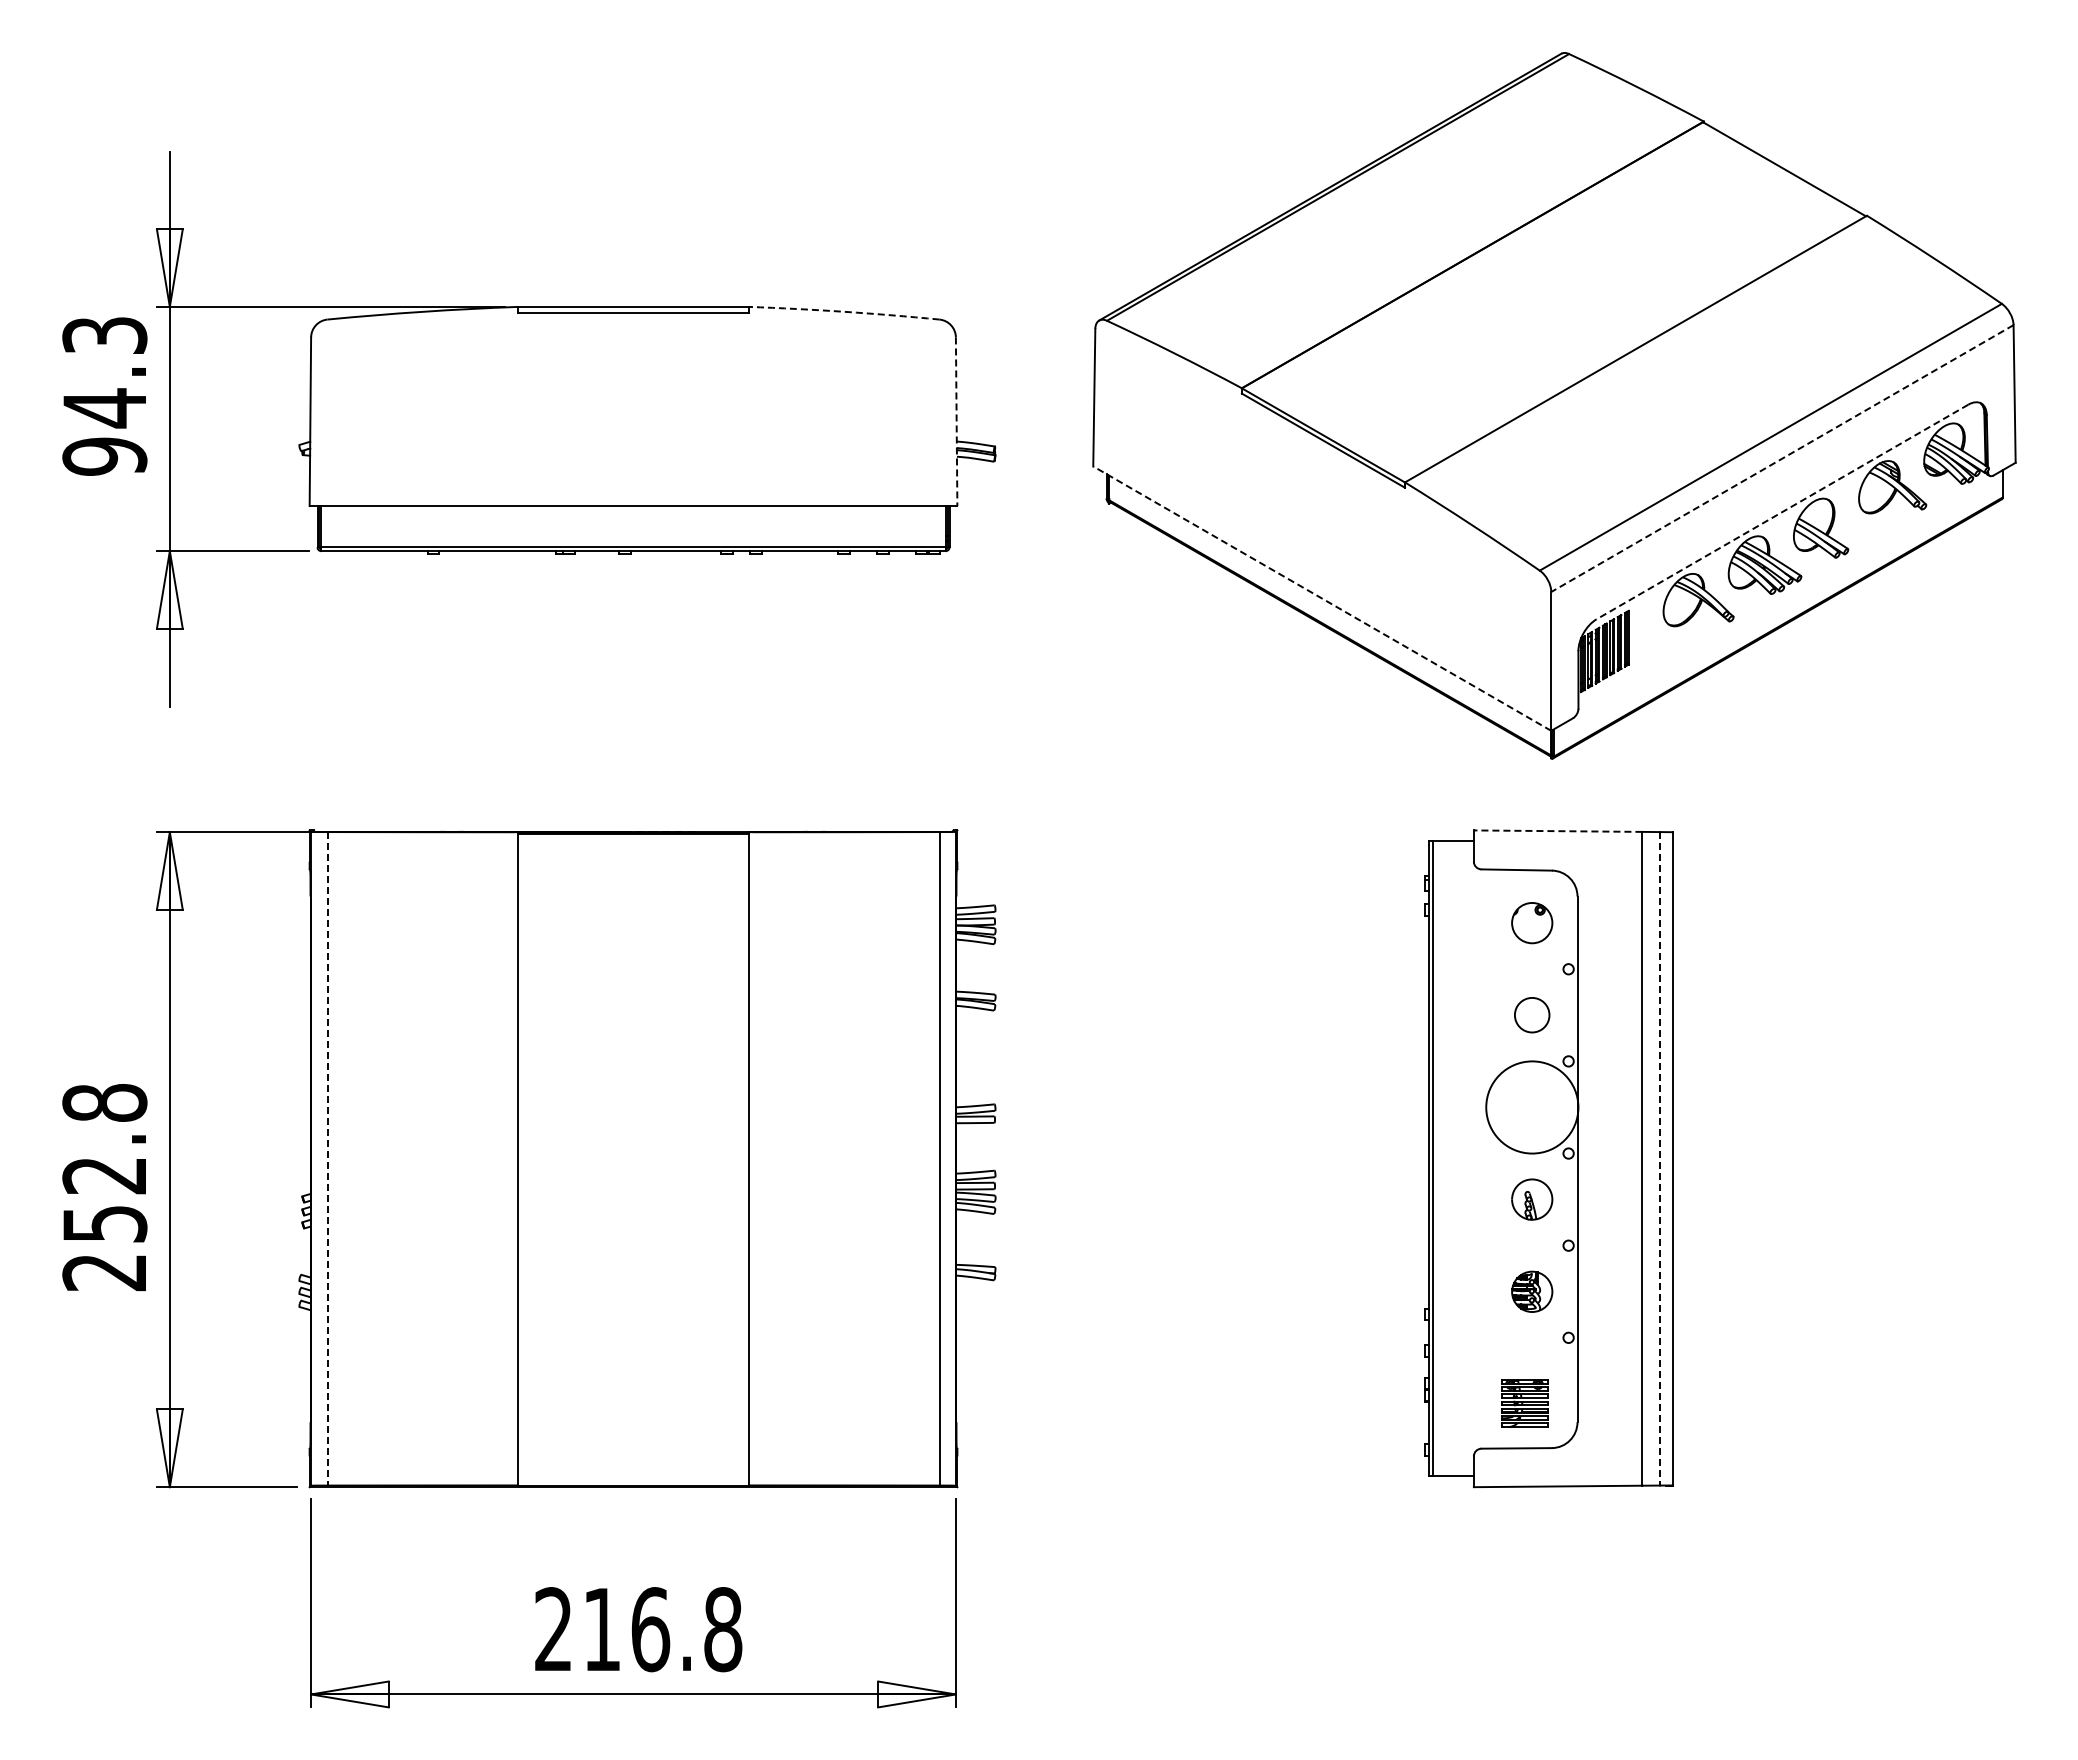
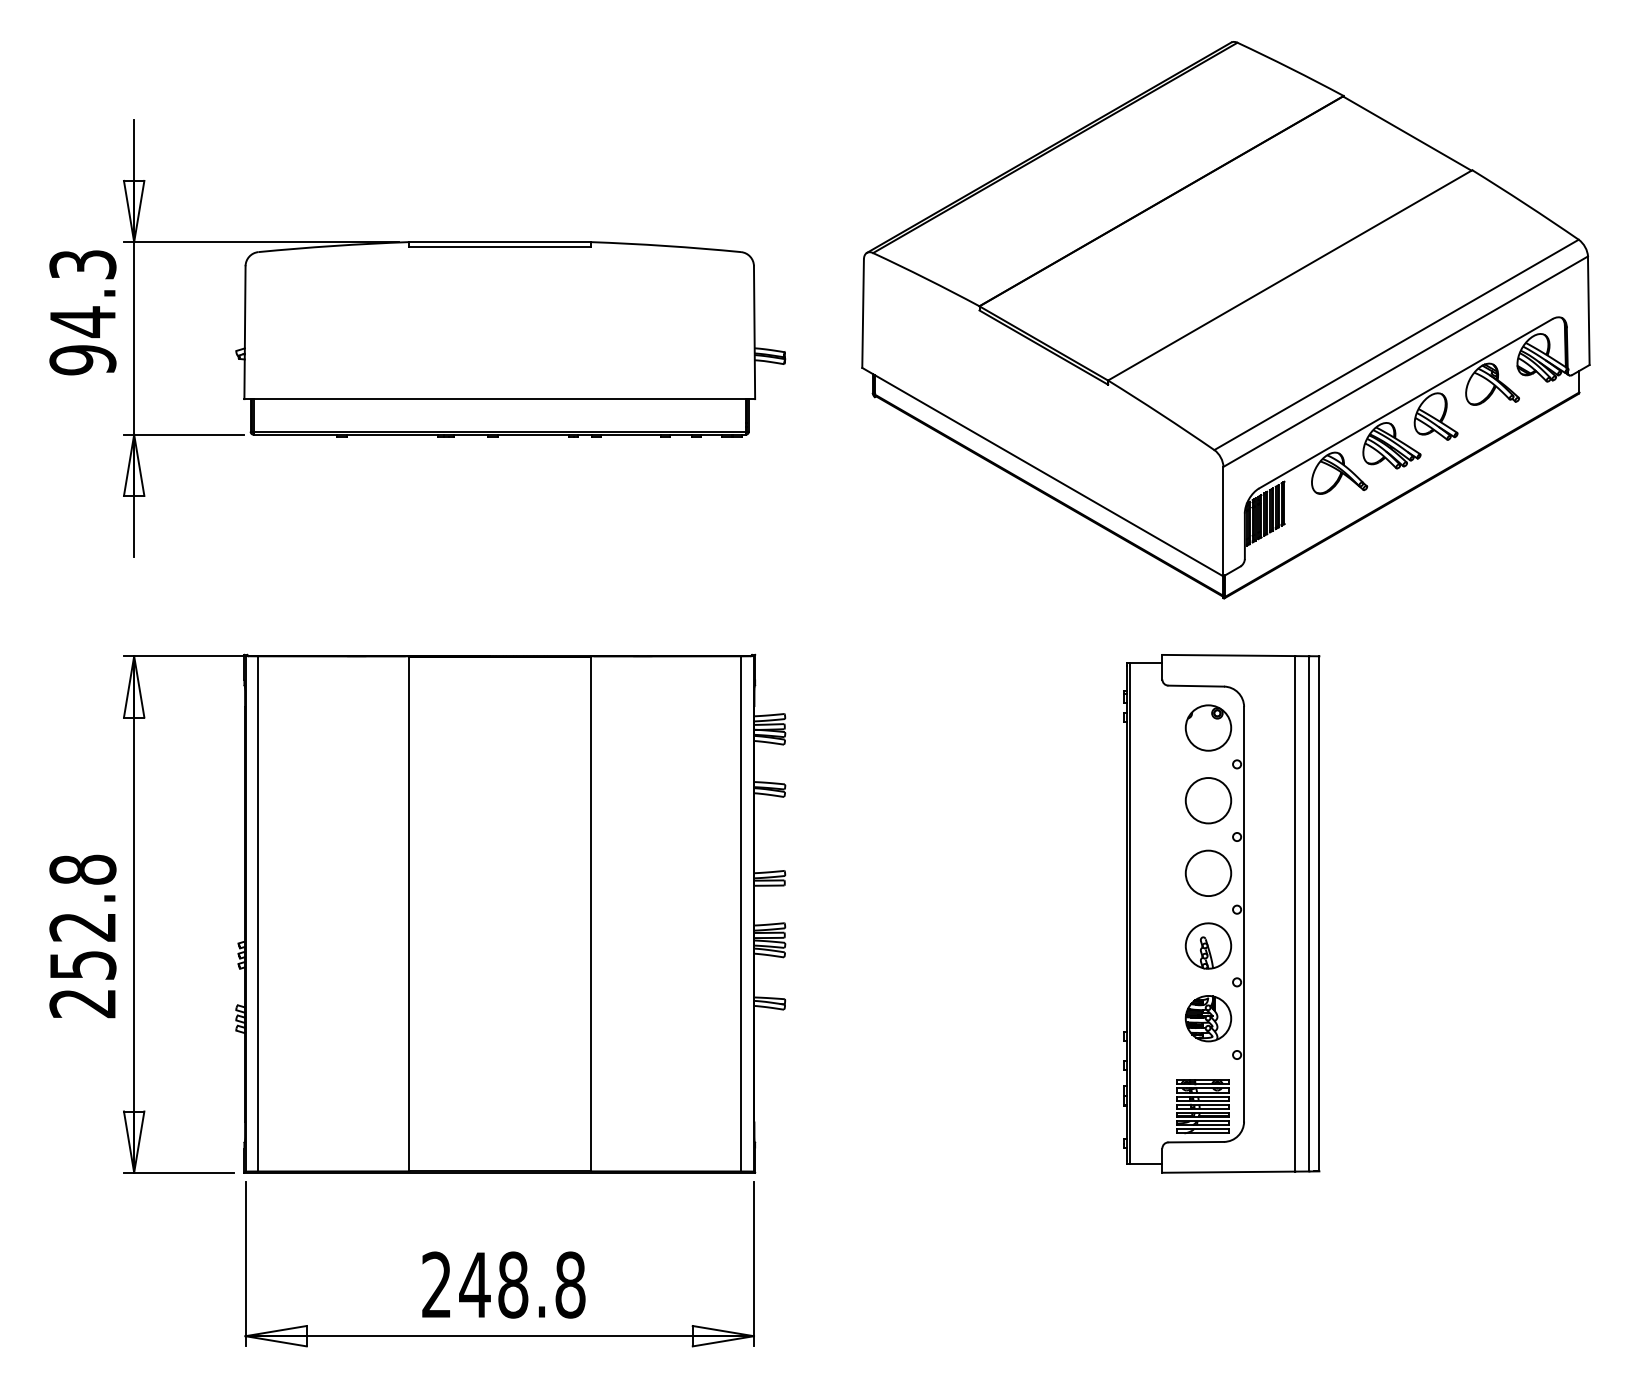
arc: (844, 311) -> (666, 245), dashed -> solid
line: (956, 422) -> (754, 333), dashed -> solid
line: (1782, 458) -> (1405, 361), dashed -> solid
line: (1782, 512) -> (1405, 404), dashed -> solid
line: (1321, 598) -> (1042, 472), dashed -> solid
line: (1557, 831) -> (1228, 655), dashed -> solid
part: (1531, 922) -> (1207, 727), size x1.43
circle: (1531, 1014) -> (1207, 800), size x1.67
circle: (1532, 1107) -> (1208, 873), size x0.62
line: (327, 1158) -> (258, 913), dashed -> solid
line: (1660, 1158) -> (1309, 913), dashed -> solid
part: (1531, 1199) -> (1207, 945), size x1.43
part: (1531, 1291) -> (1207, 1018), size x1.43
part: (1524, 1403) -> (1202, 1106), size x1.43
text: (625, 1629) -> (493, 1284), 216.8 -> 248.8

